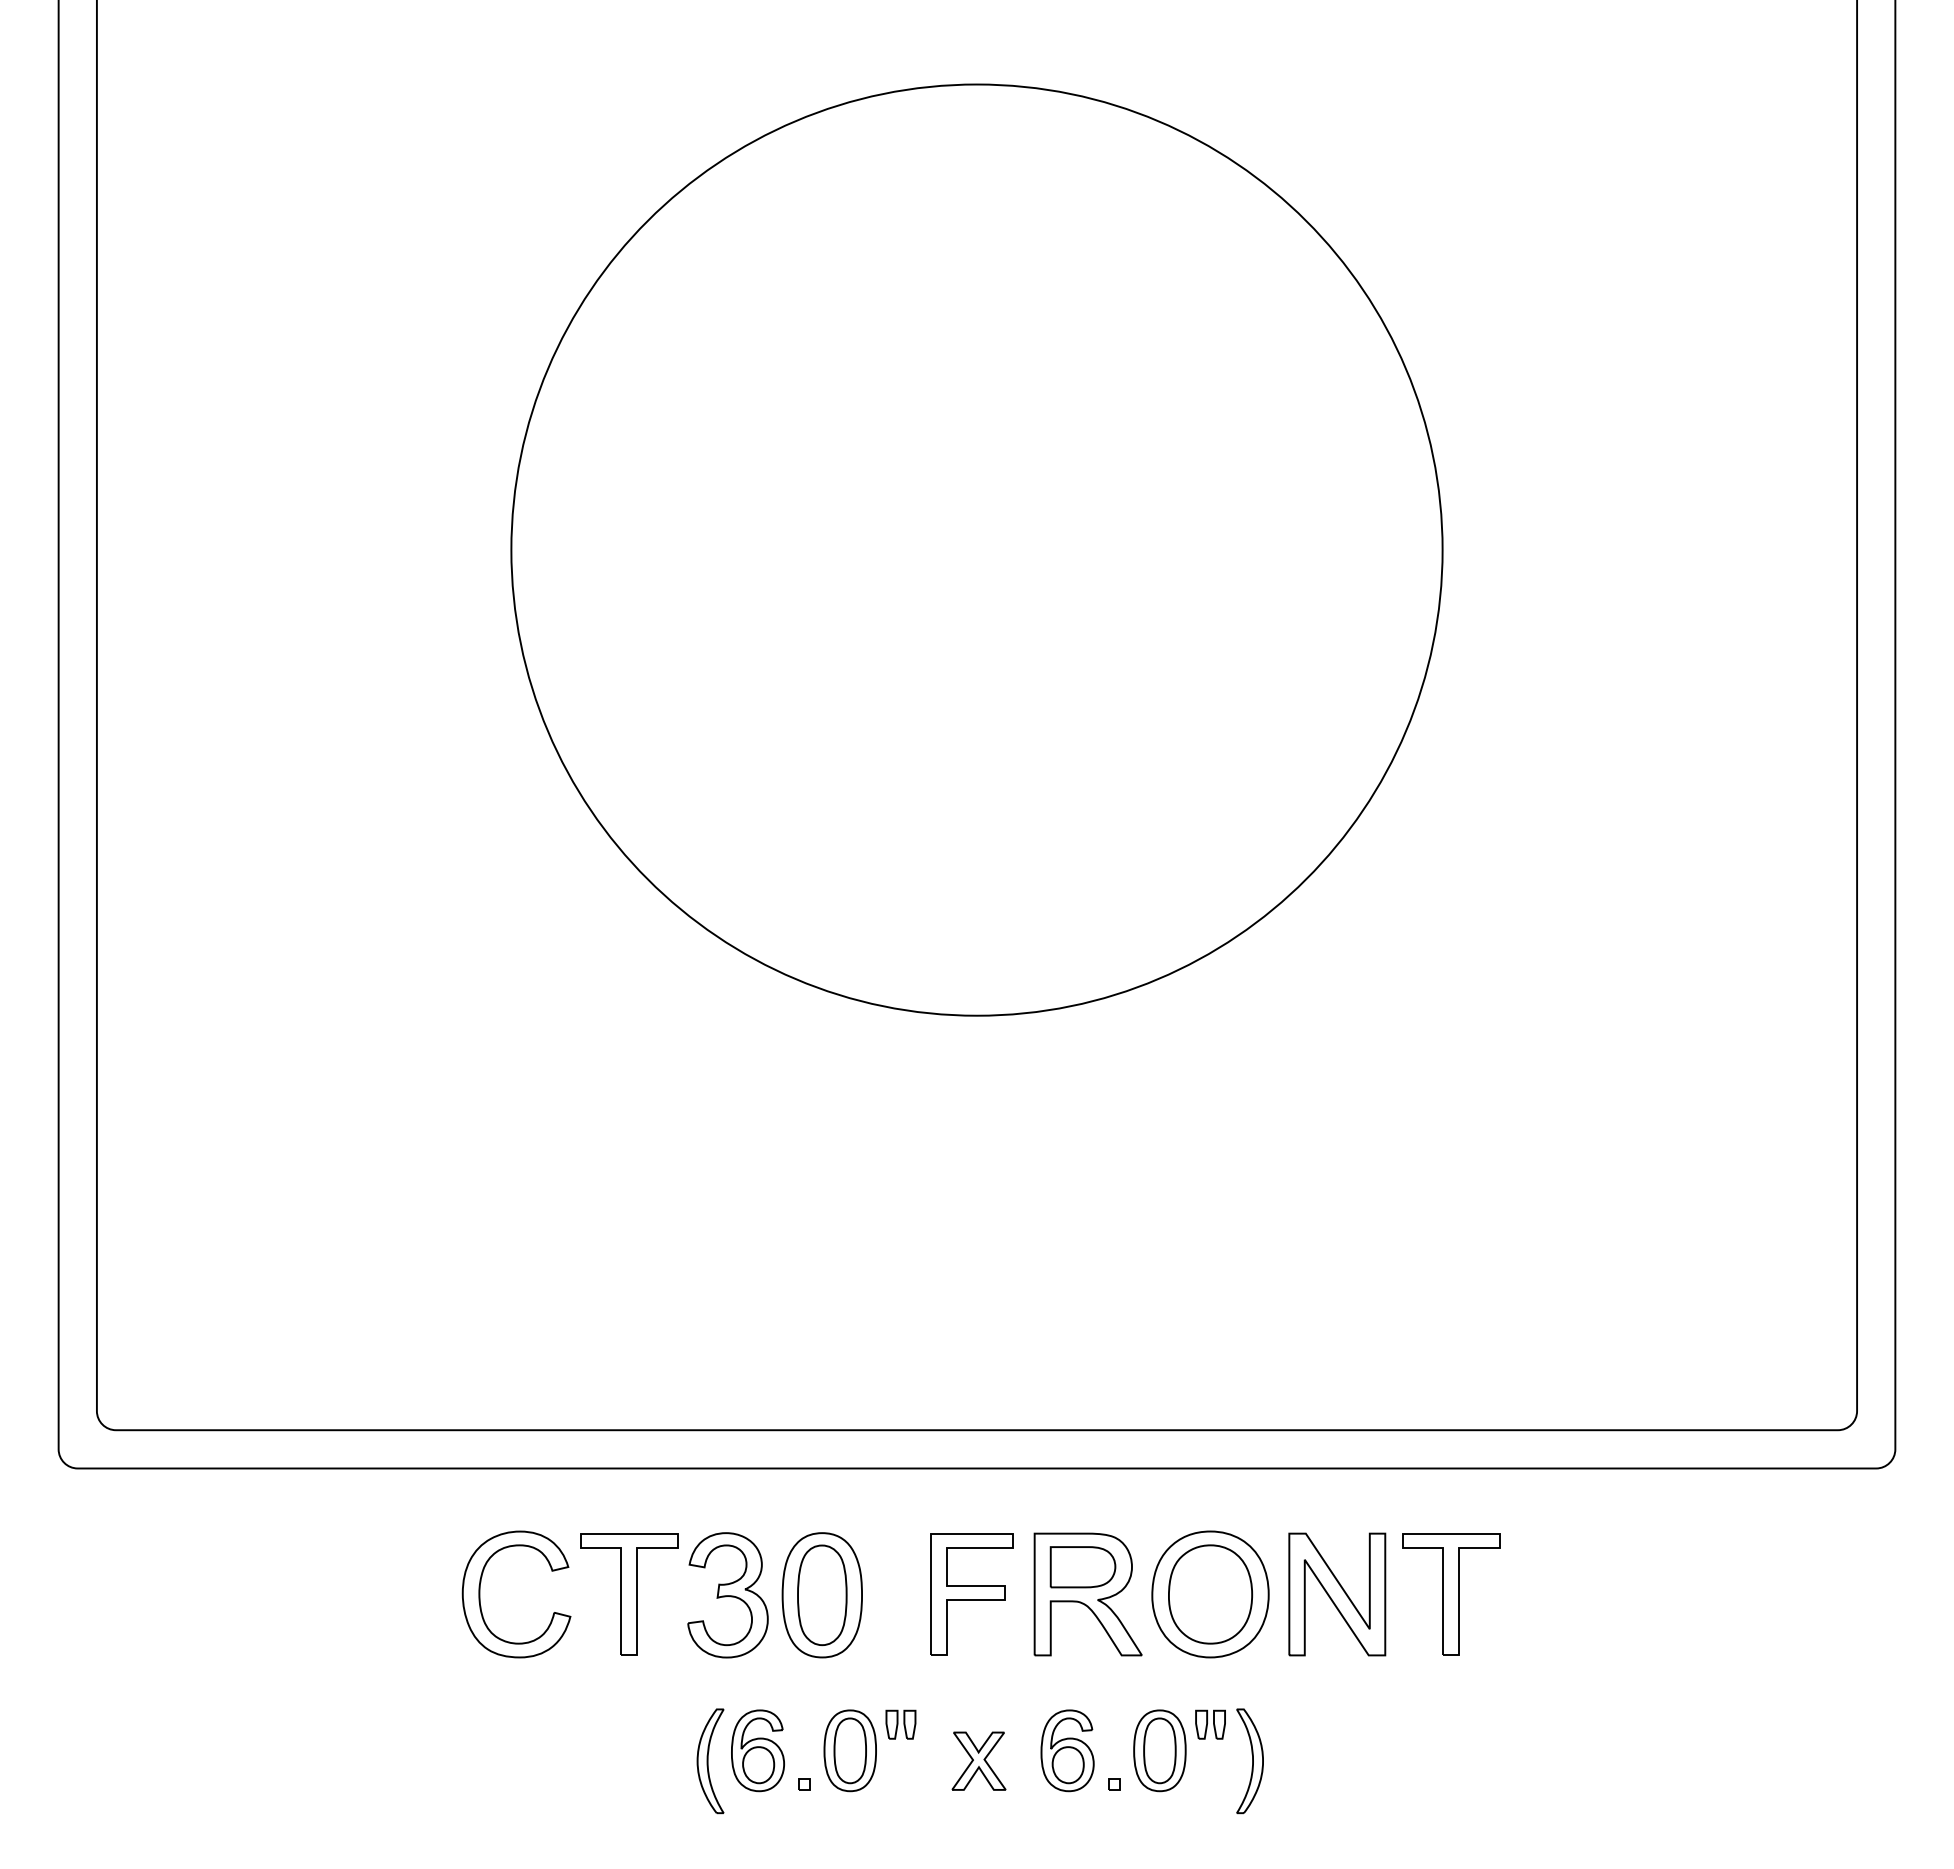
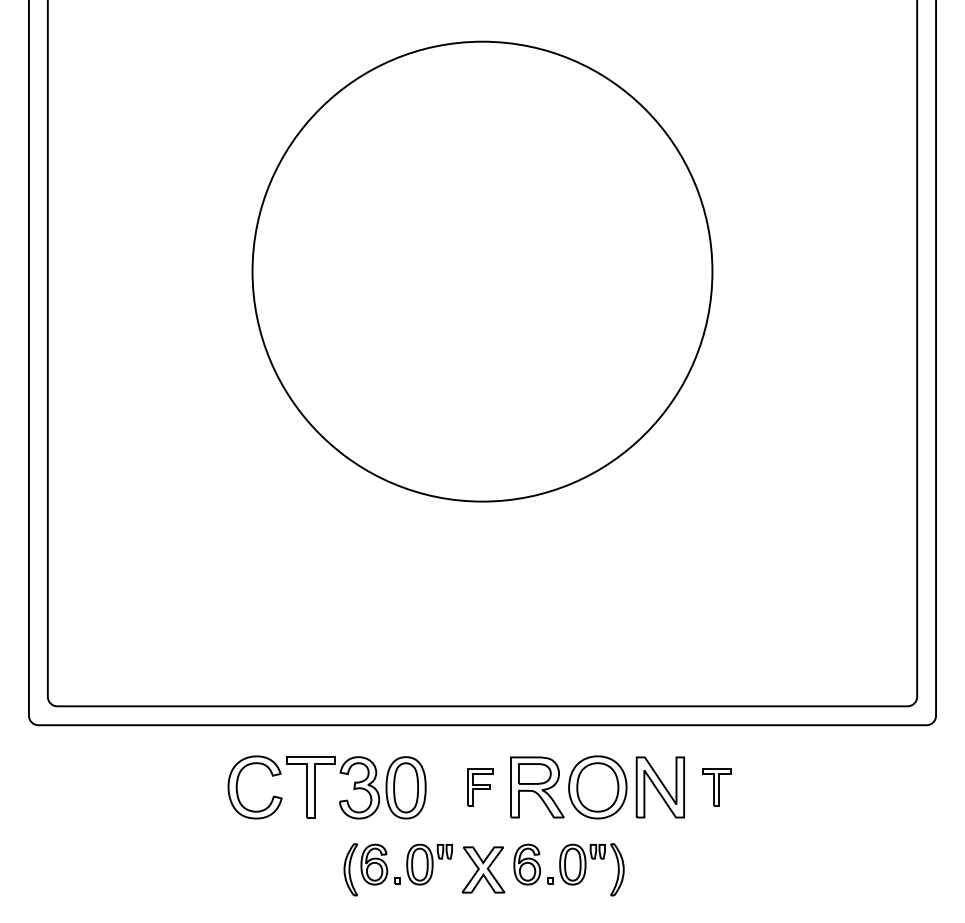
part: (972, 1594) -> (480, 787), size x0.6
part: (1450, 1594) -> (716, 787), size x0.6
part: (979, 1760) -> (483, 869), size x1.6

